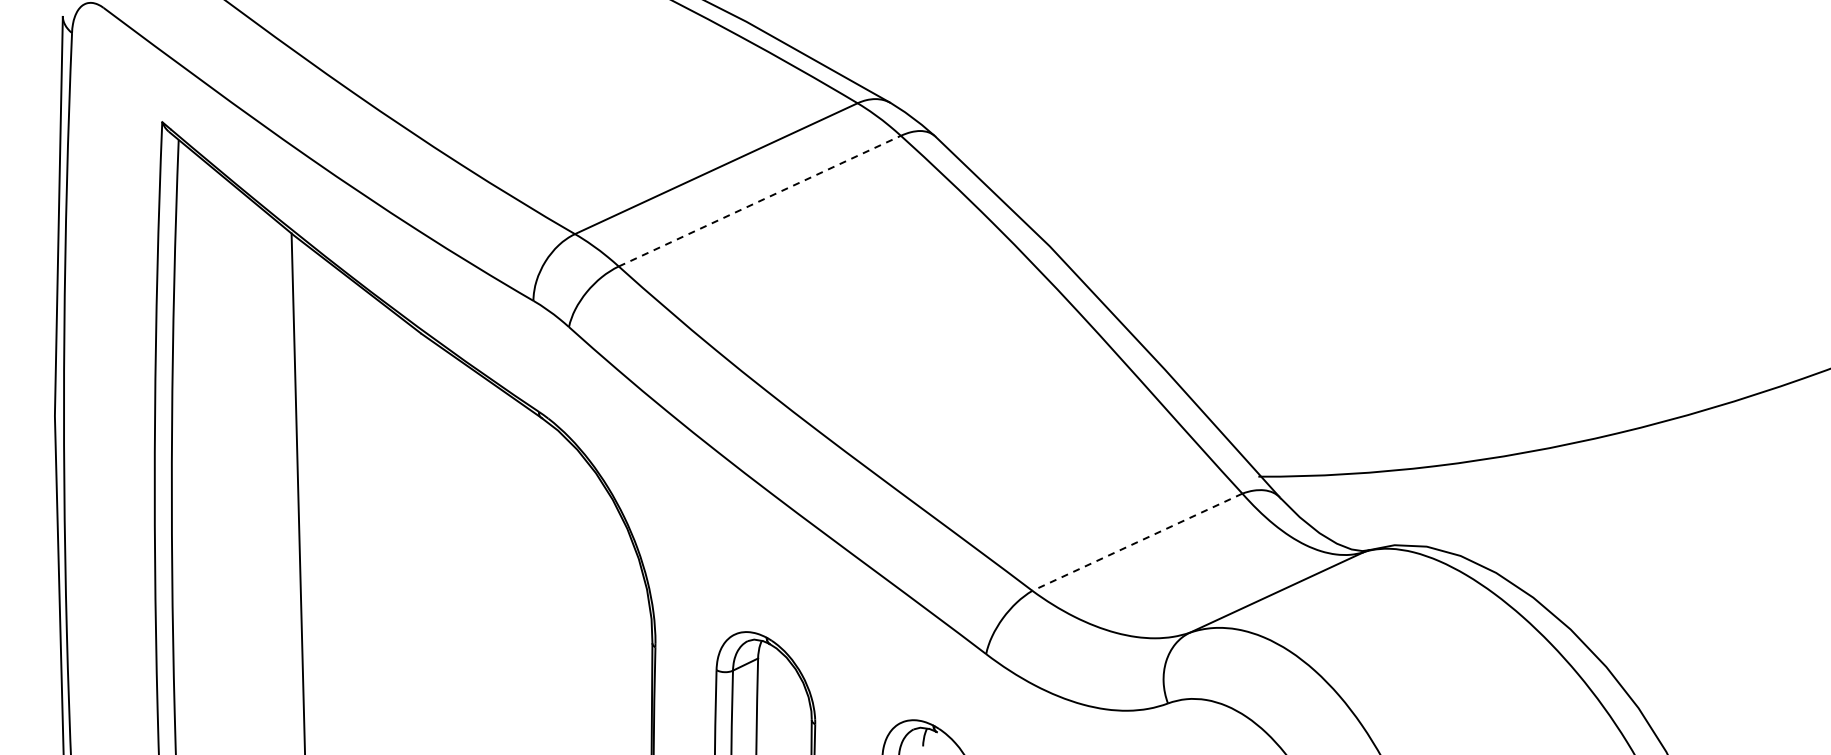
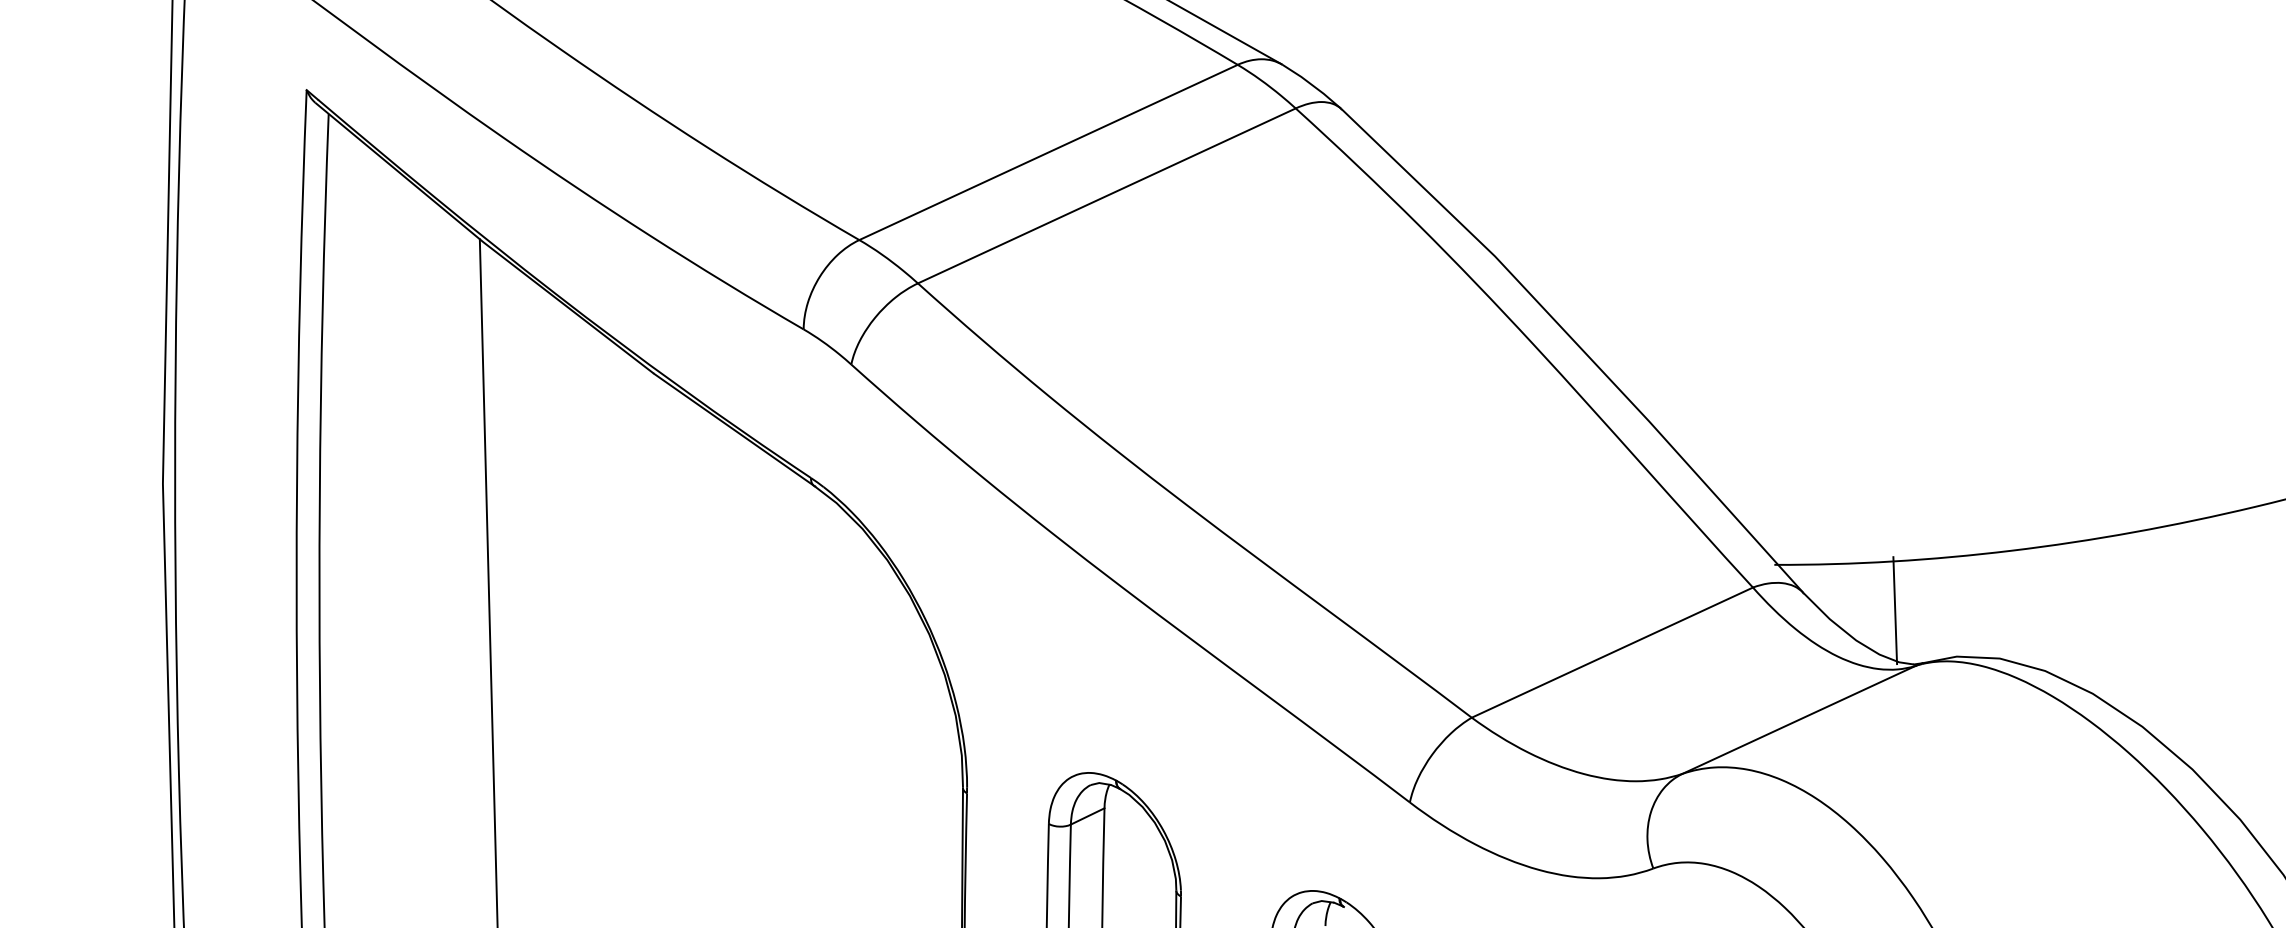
line: (760, 200) -> (1107, 195), dashed -> solid
line: (1348, 510) -> (1895, 610), added
line: (1137, 542) -> (1612, 652), dashed -> solid

